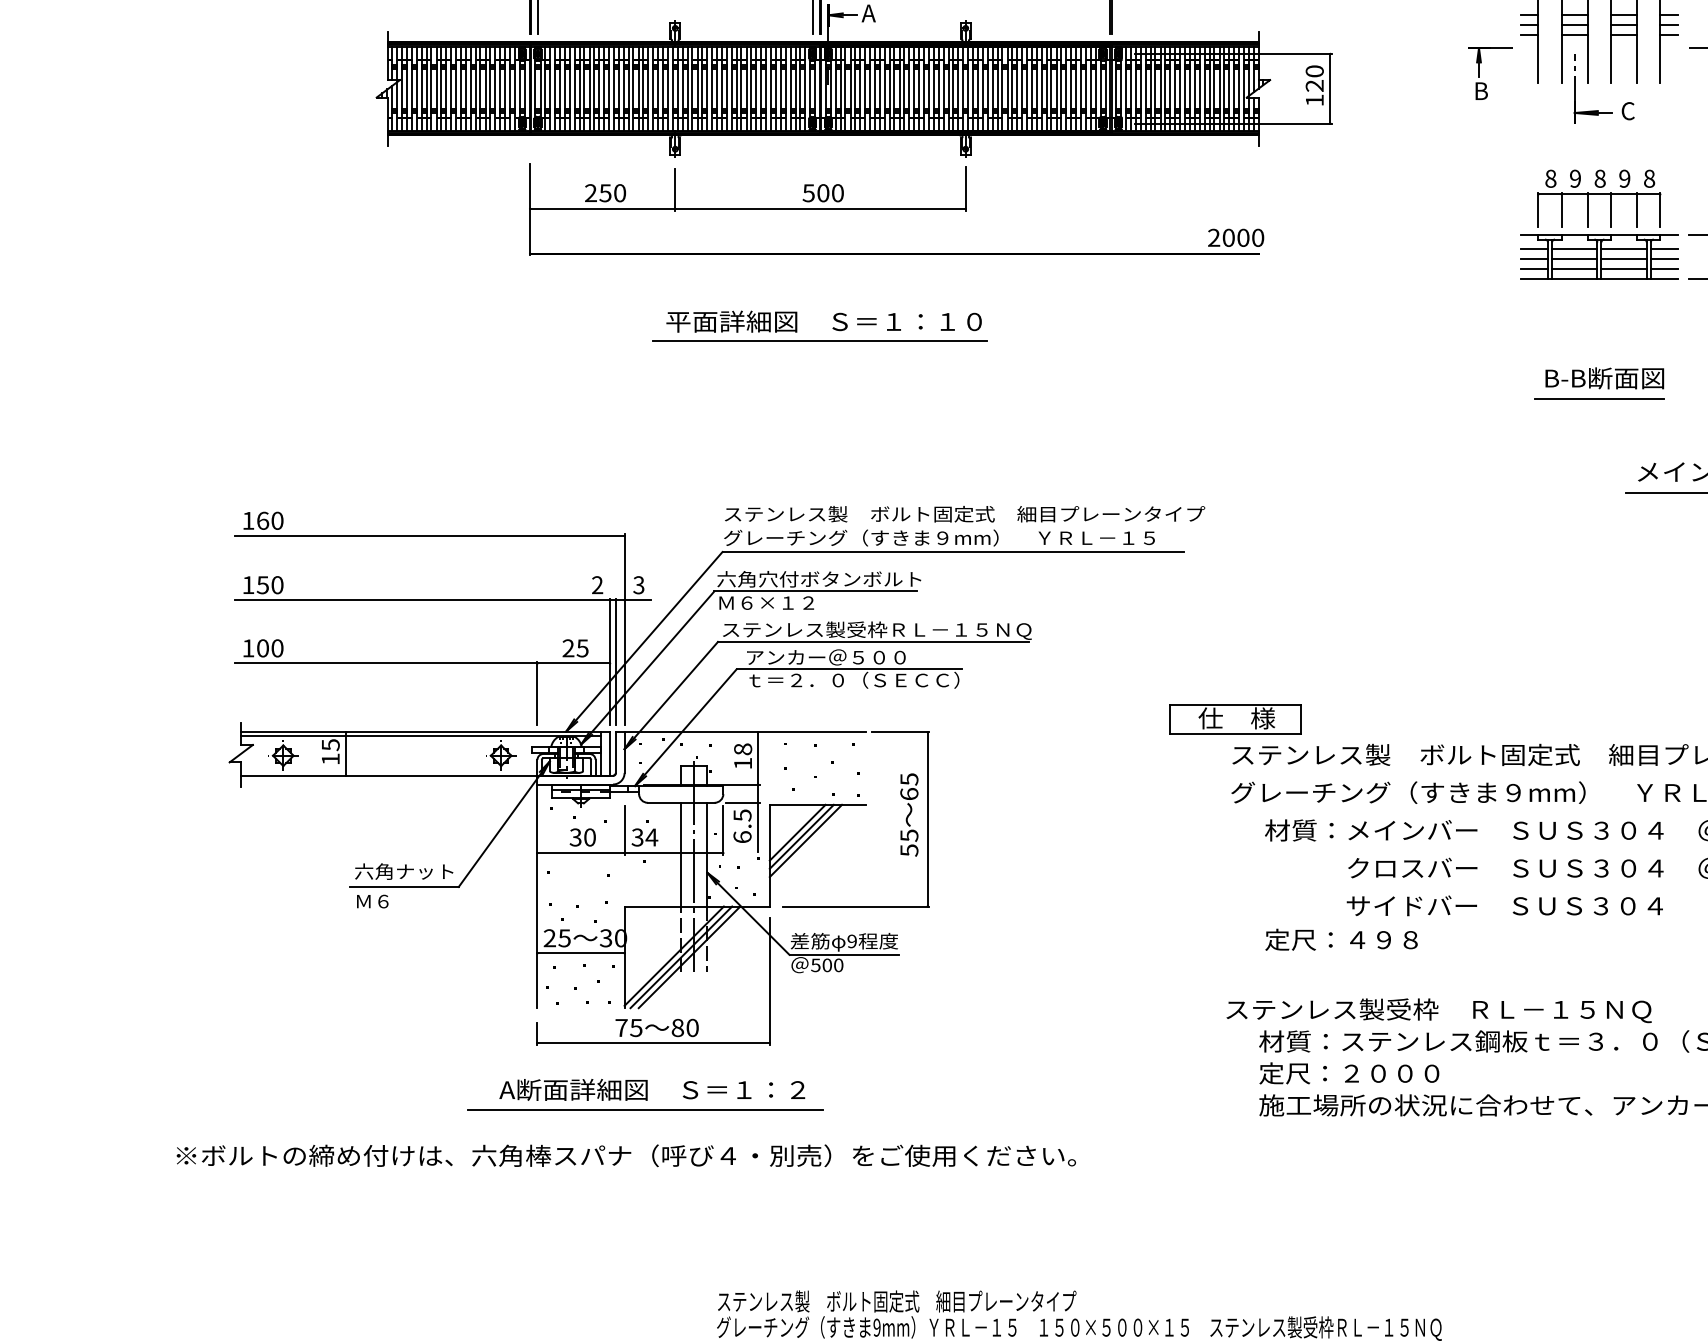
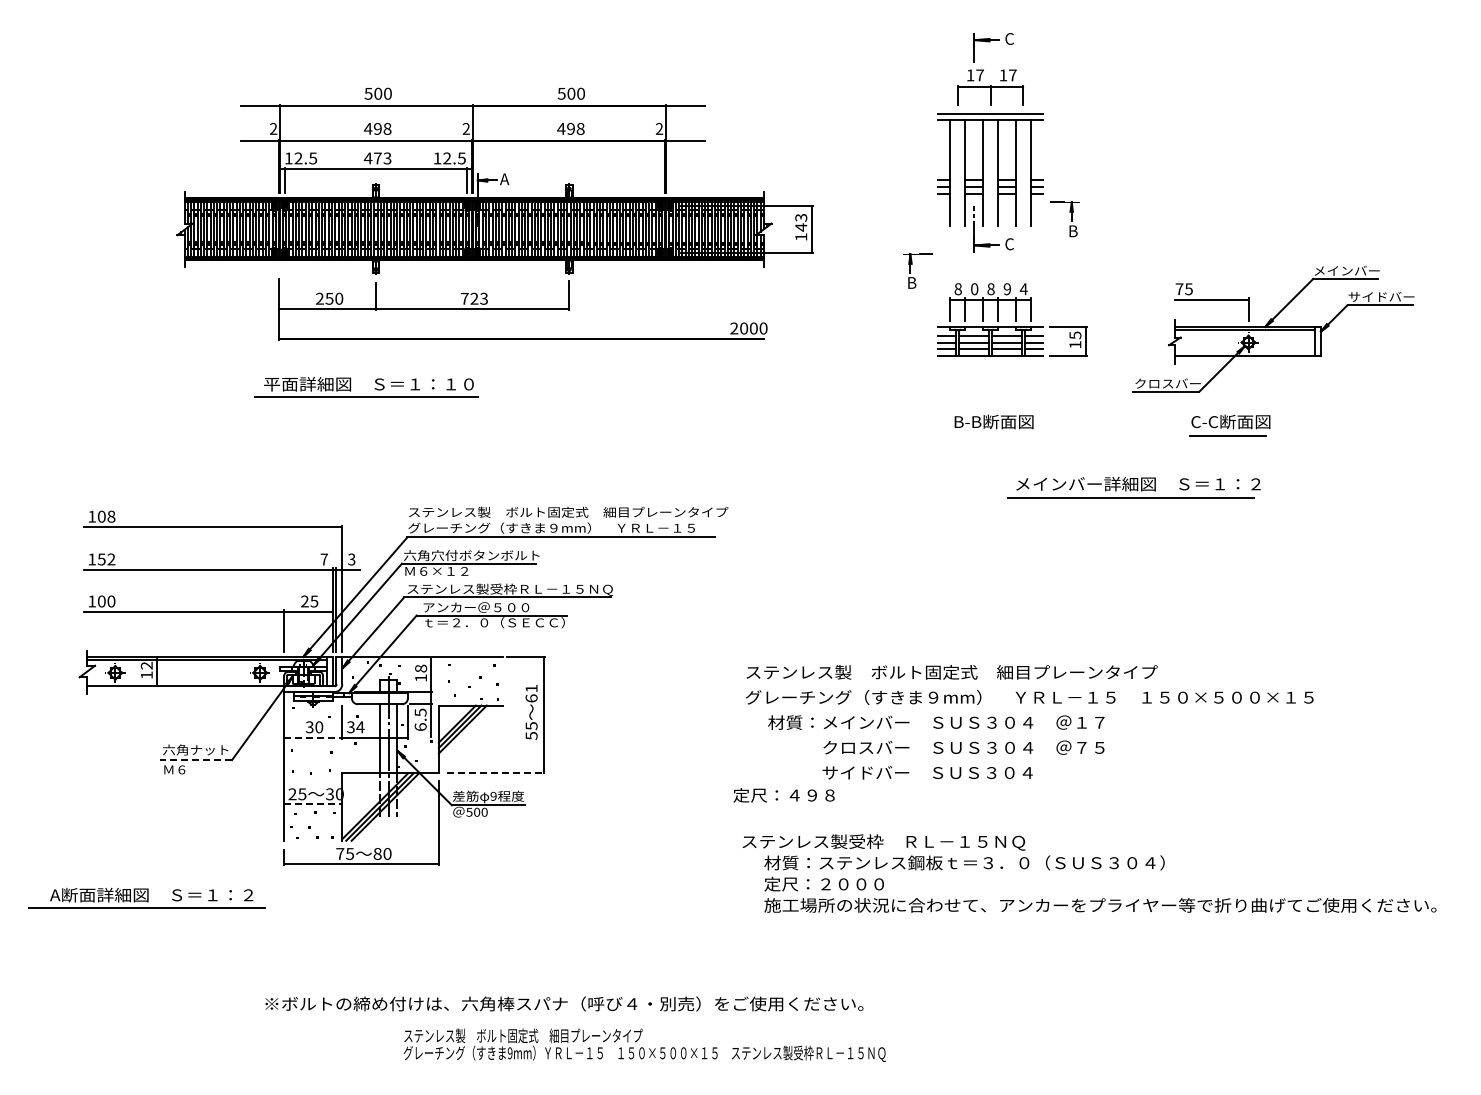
part: (1479, 72) -> (910, 270), moved
text: (1315, 78) -> (801, 222), 120 -> 143
text: (1575, 179) -> (974, 289), 9 -> 0
text: (1648, 179) -> (1023, 289), 8 -> 4
text: (823, 192) -> (474, 298), 500 -> 723
part: (832, 328) -> (374, 388), moved
line: (1599, 398) -> (990, 435), removed
text: (270, 520) -> (106, 516), 160 -> 108
text: (277, 585) -> (111, 559), 150 -> 152
text: (596, 585) -> (323, 559), 2 -> 7
part: (1235, 719) -> (748, 648), removed
text: (330, 744) -> (146, 665), 15 -> 12
text: (909, 779) -> (531, 688), 65 -> 61
line: (581, 852) -> (313, 737), solid -> dashed
line: (403, 887) -> (195, 760), solid -> dashed
line: (856, 906) -> (496, 773), solid -> dashed
text: (1340, 940) -> (783, 795), moved
line: (581, 953) -> (313, 804), solid -> dashed
part: (644, 1093) -> (146, 897), moved
text: (626, 1155) -> (564, 1003), moved

